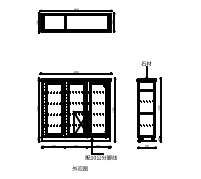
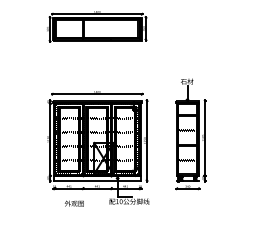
text: (80, 168) -> (74, 203), moved

